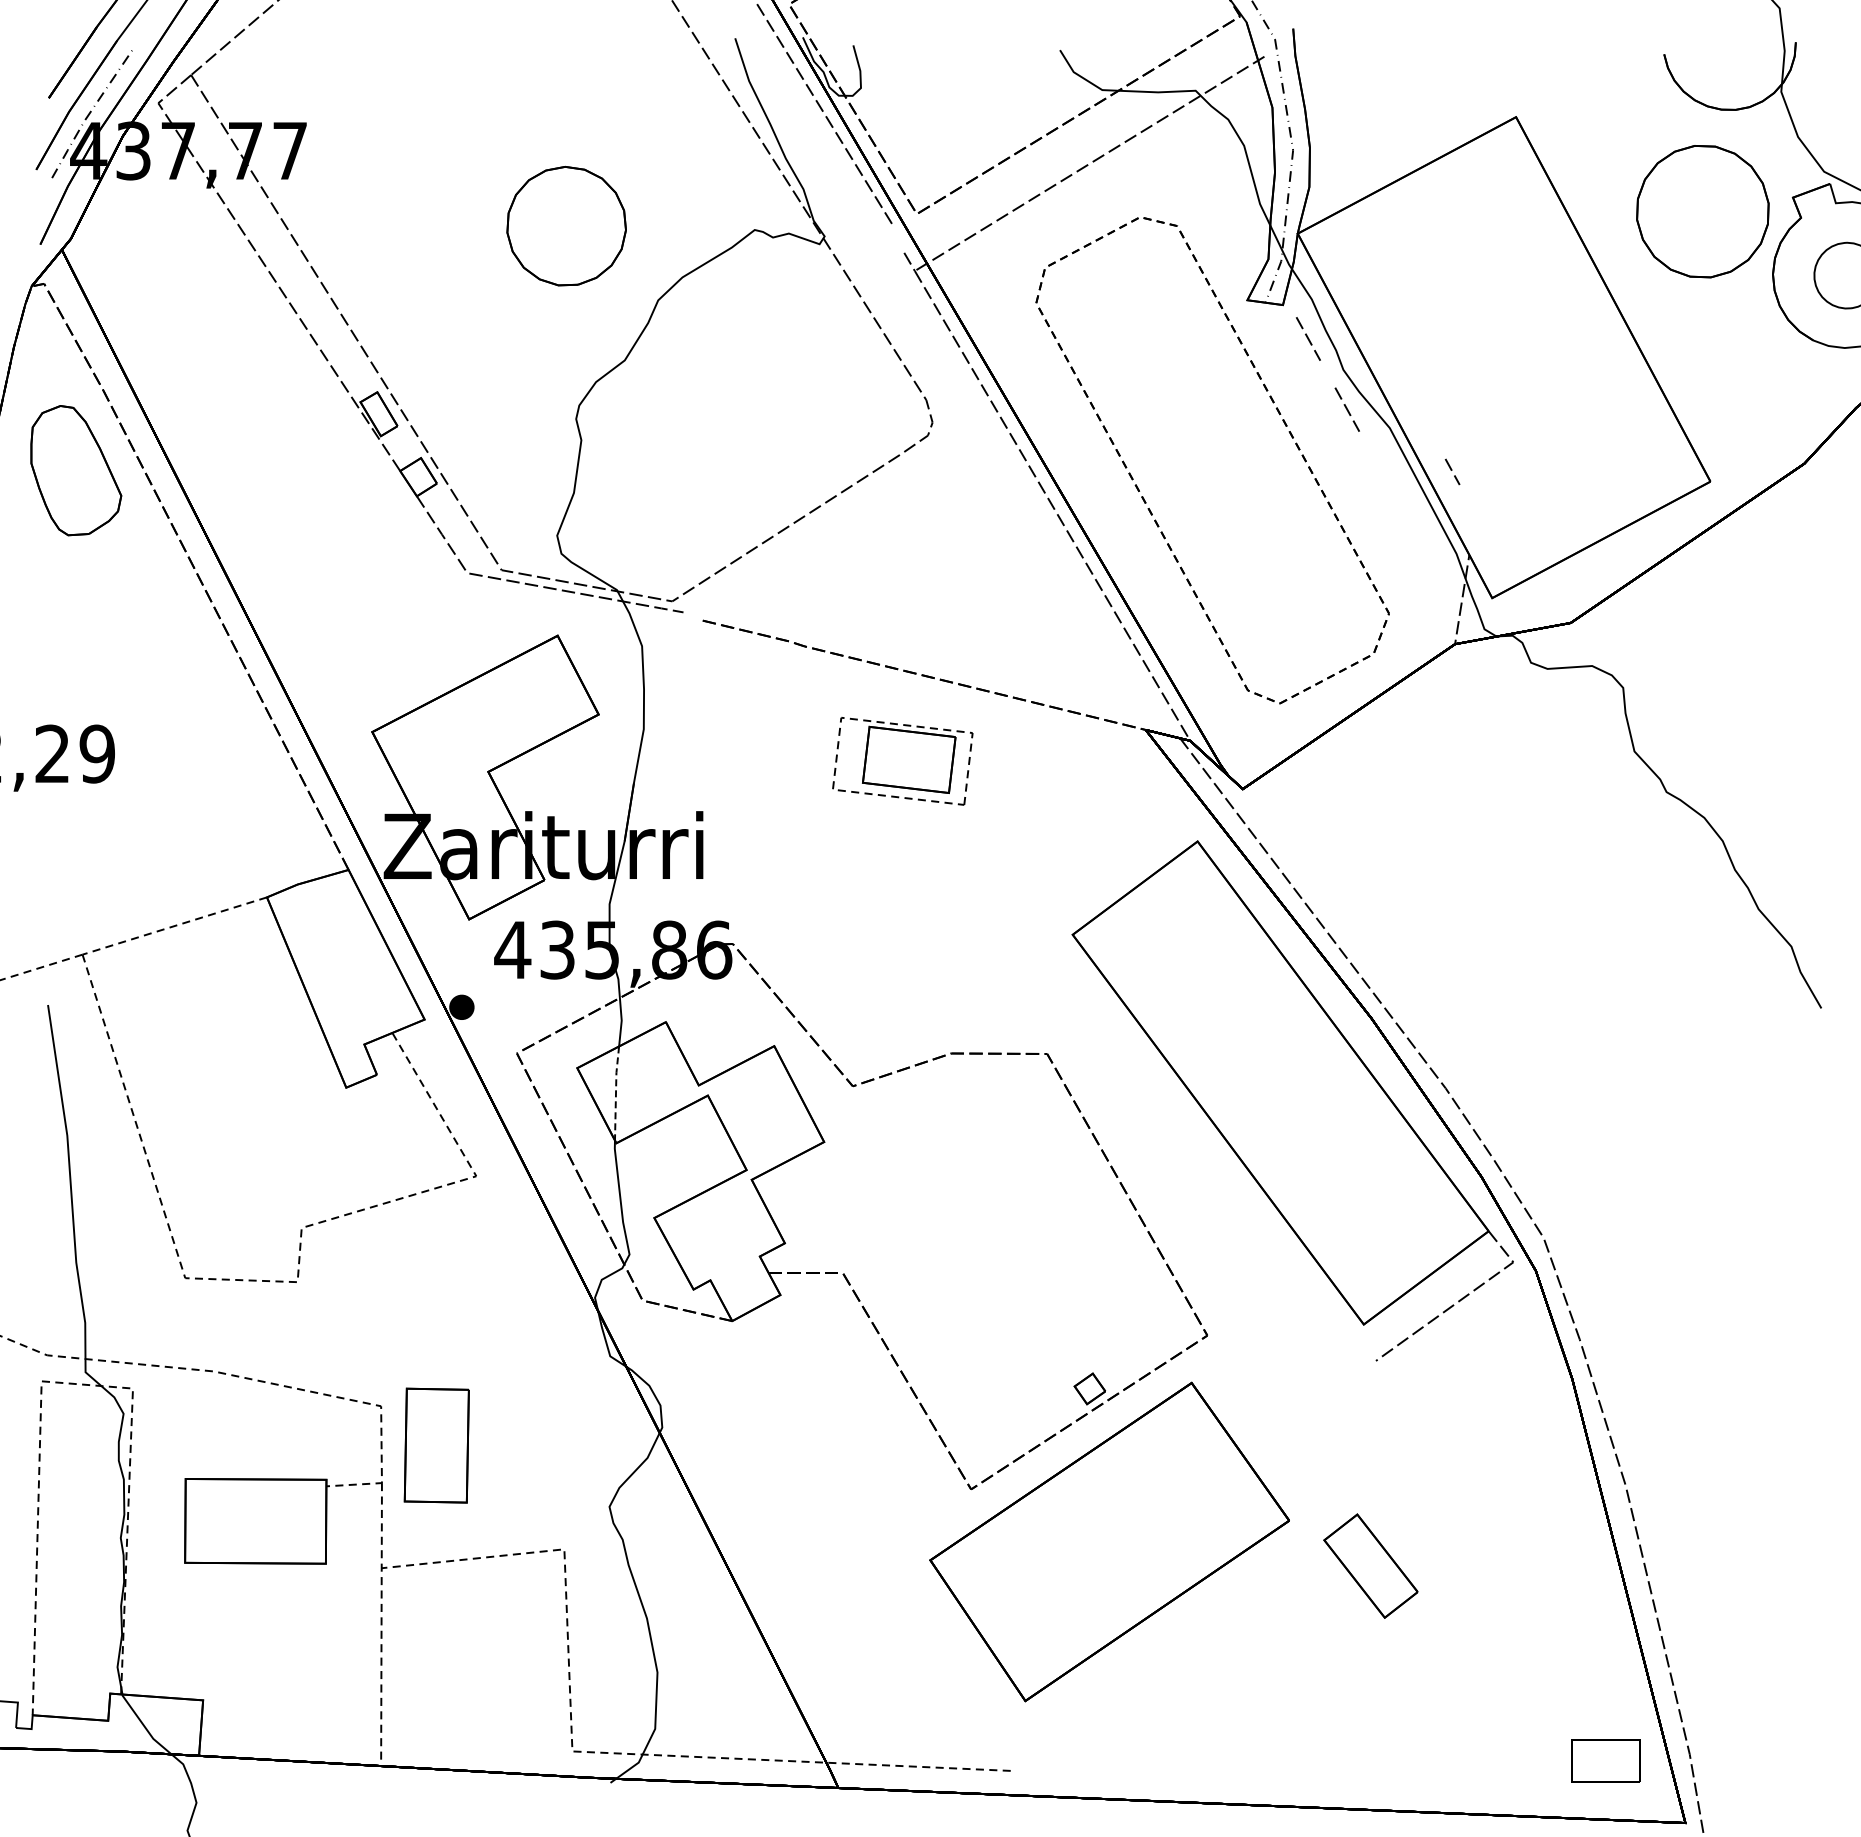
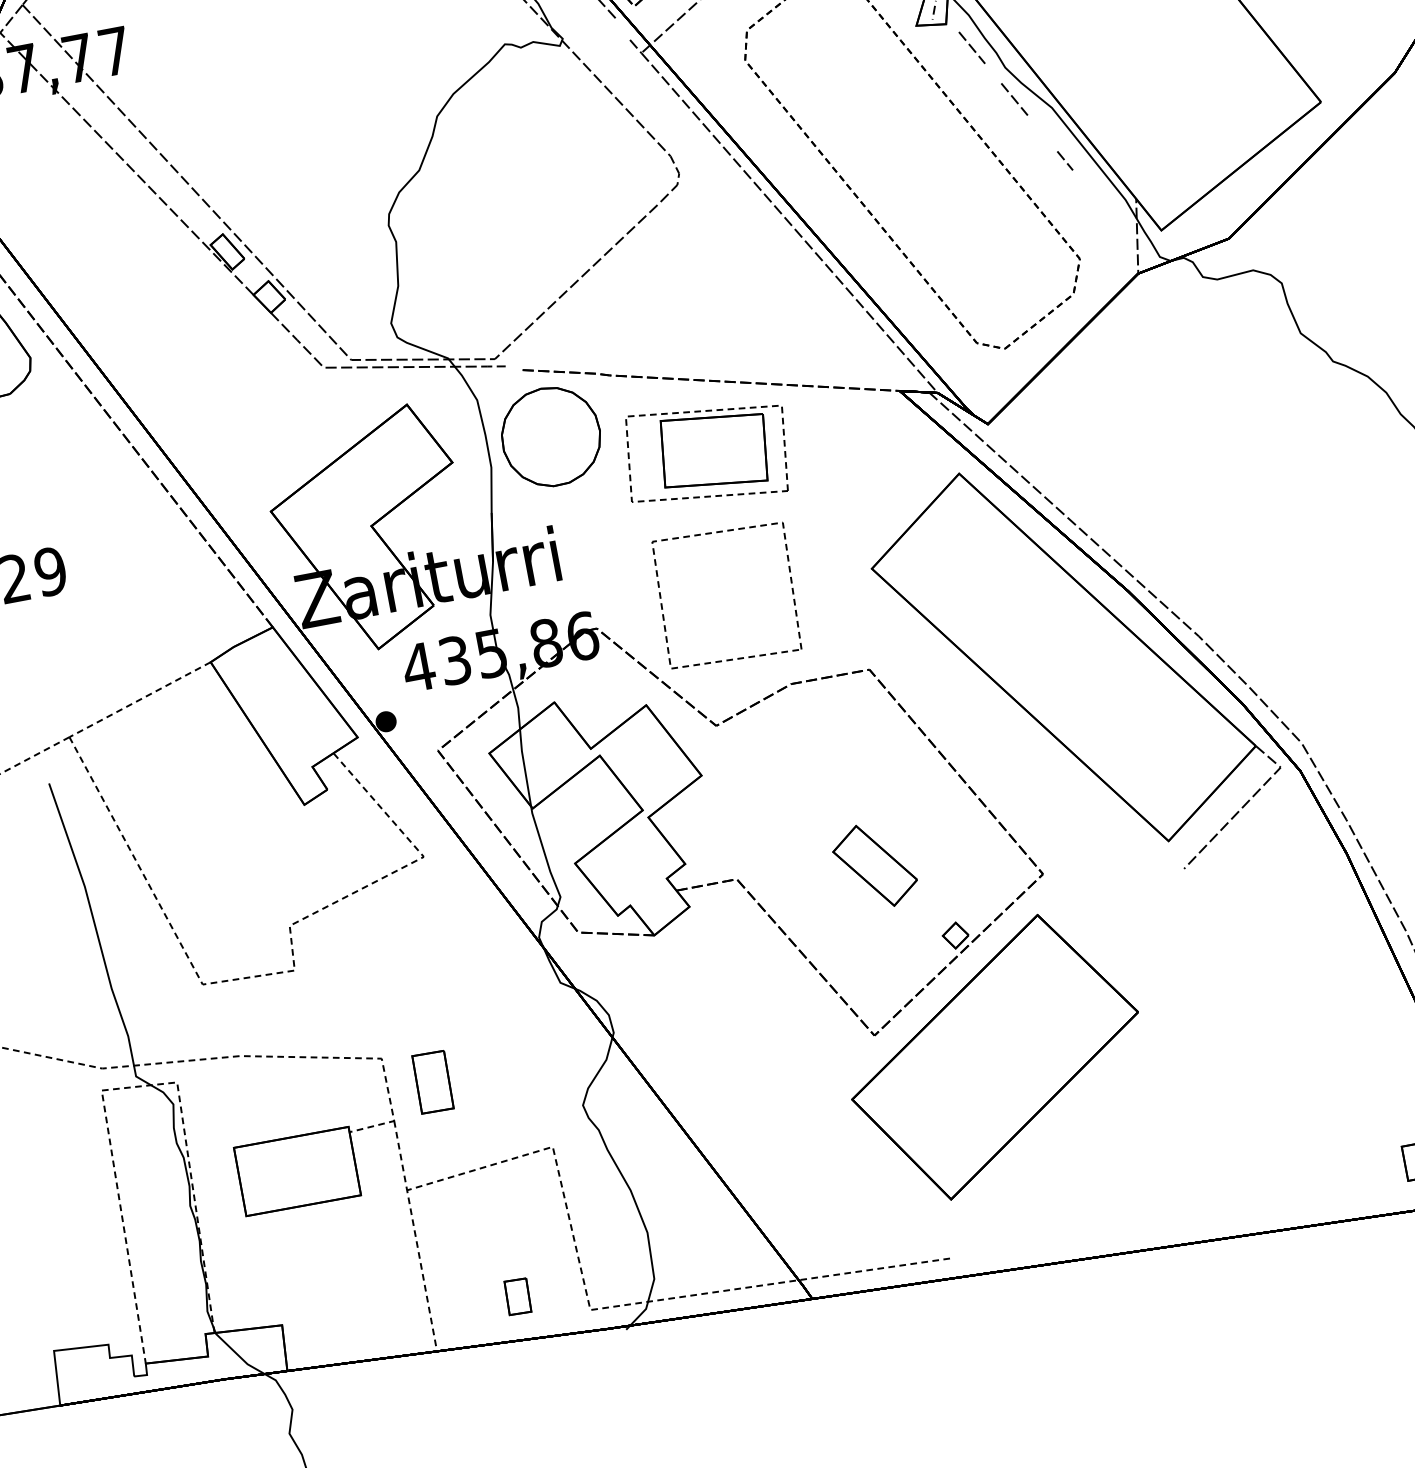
part: (566, 225) -> (550, 436), moved
line: (1452, 470) -> (1064, 159), moved
part: (902, 761) -> (706, 454), size x1.43
part: (896, 857) -> (716, 533), added
line: (616, 1092) -> (525, 767), dashed -> solid
part: (436, 1445) -> (432, 1082), size x0.62
part: (1370, 1565) -> (874, 865), moved
part: (489, 1719) -> (518, 1296), added

